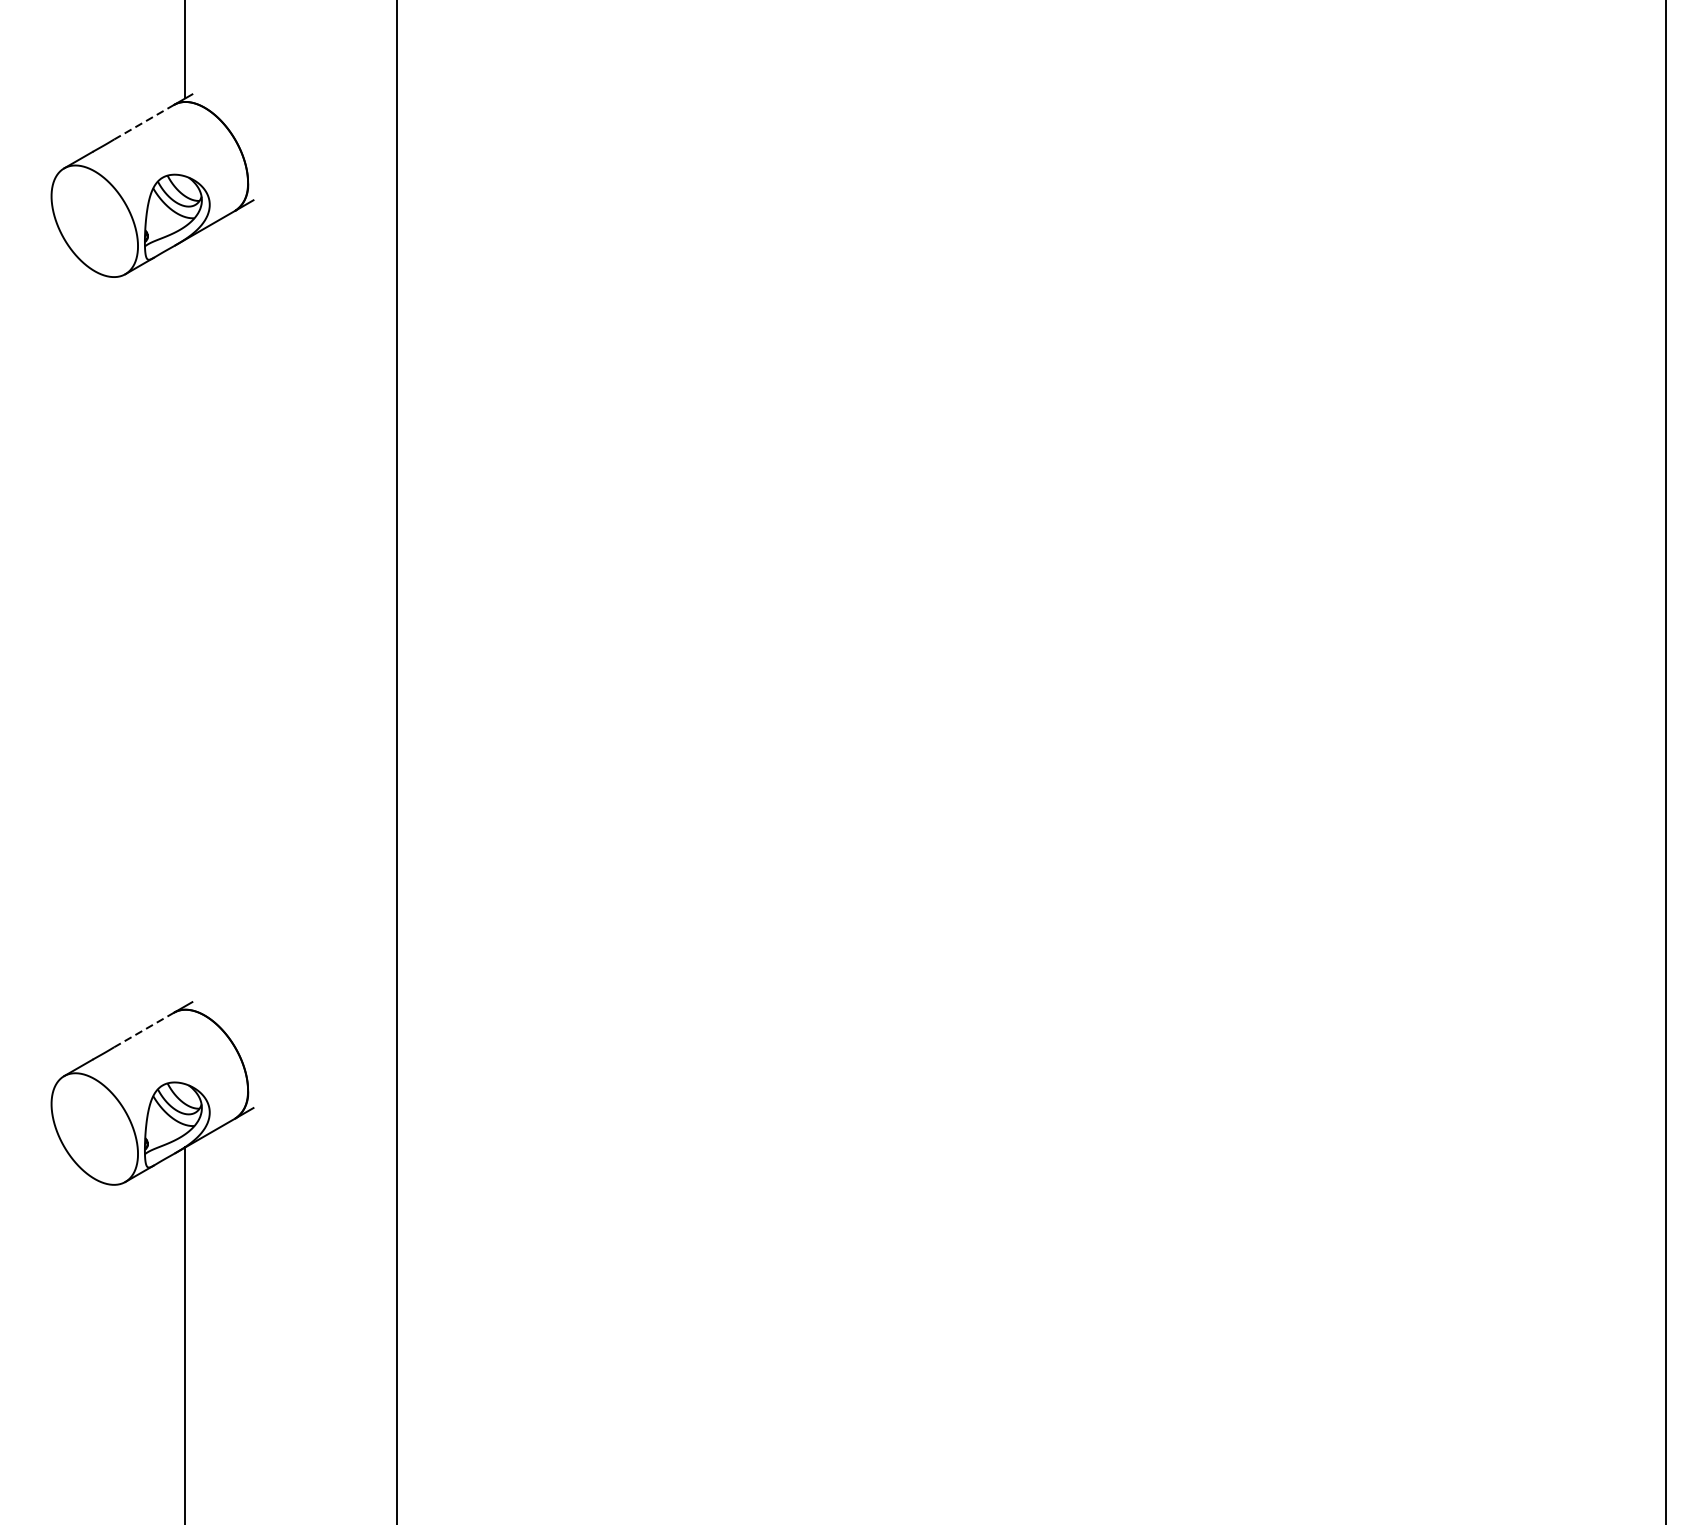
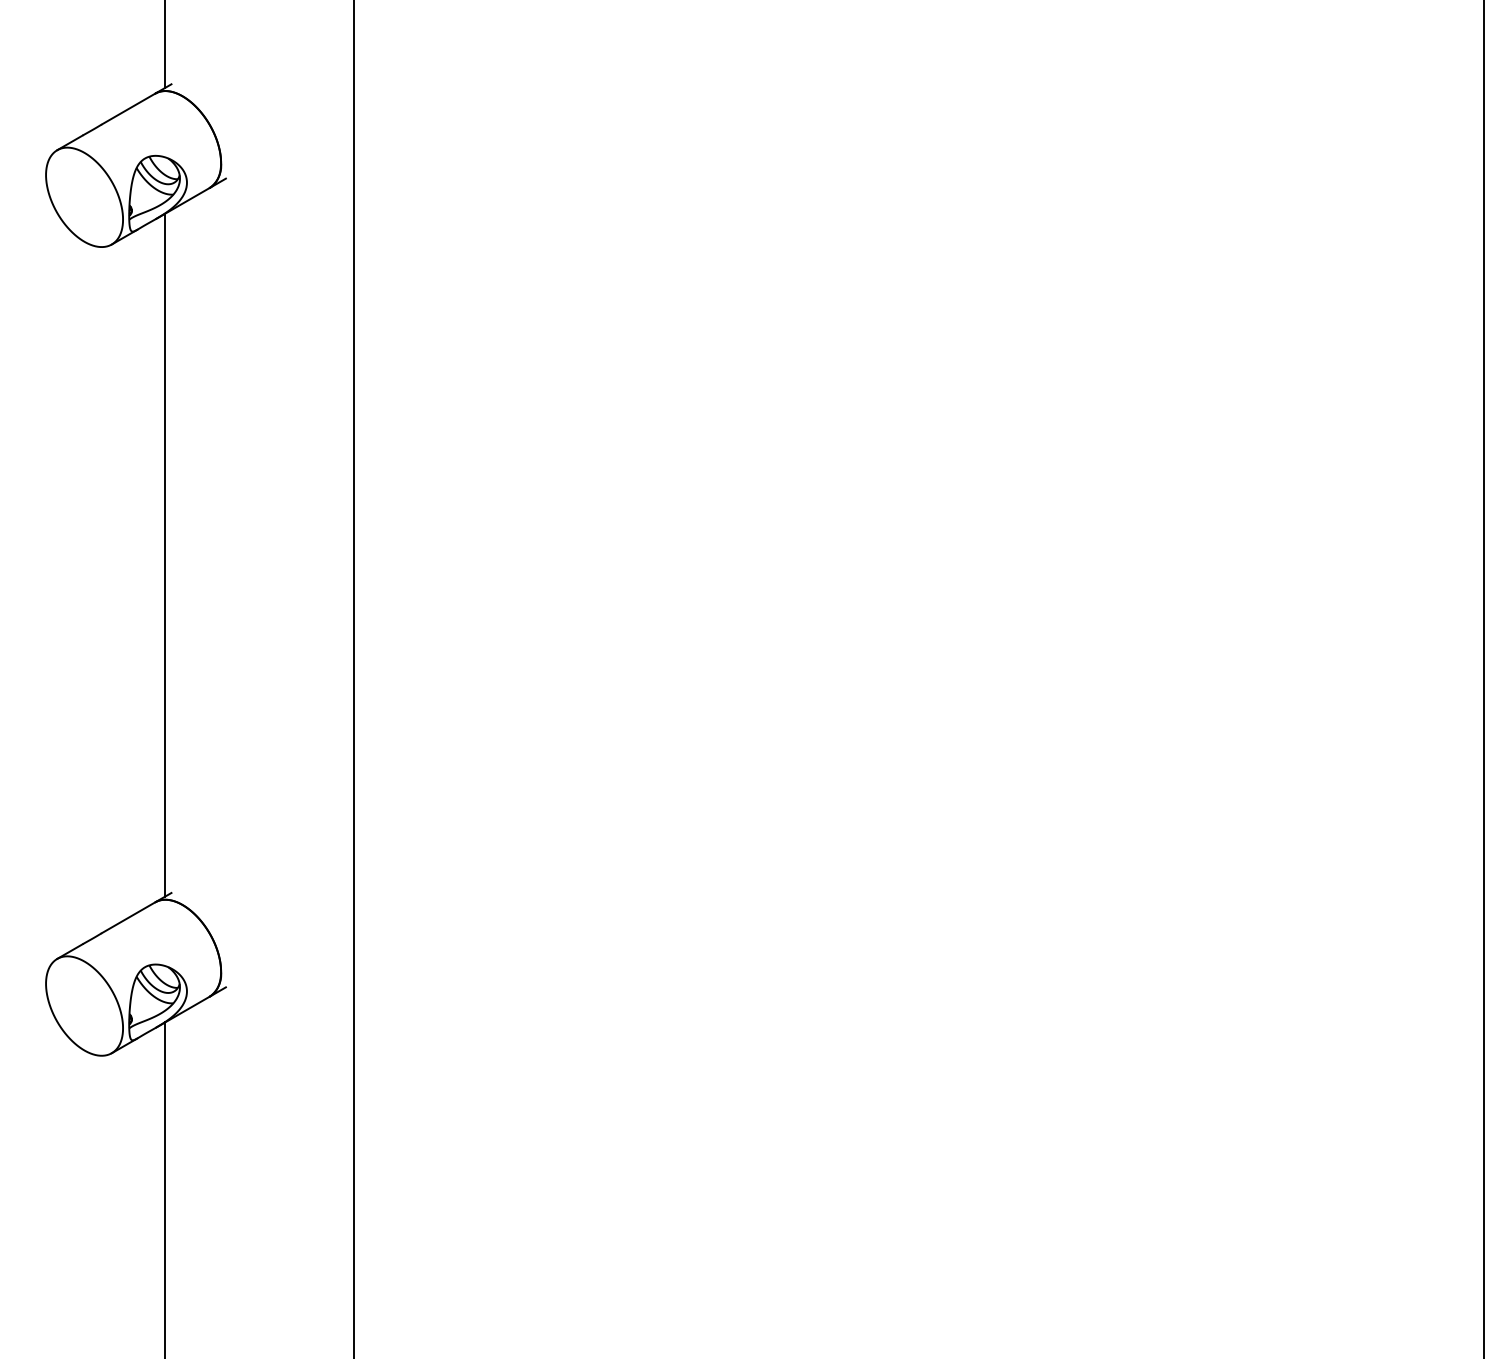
line: (144, 122) -> (128, 109), dashed -> solid
line: (185, 622) -> (165, 554), added
line: (144, 1029) -> (128, 917), dashed -> solid

